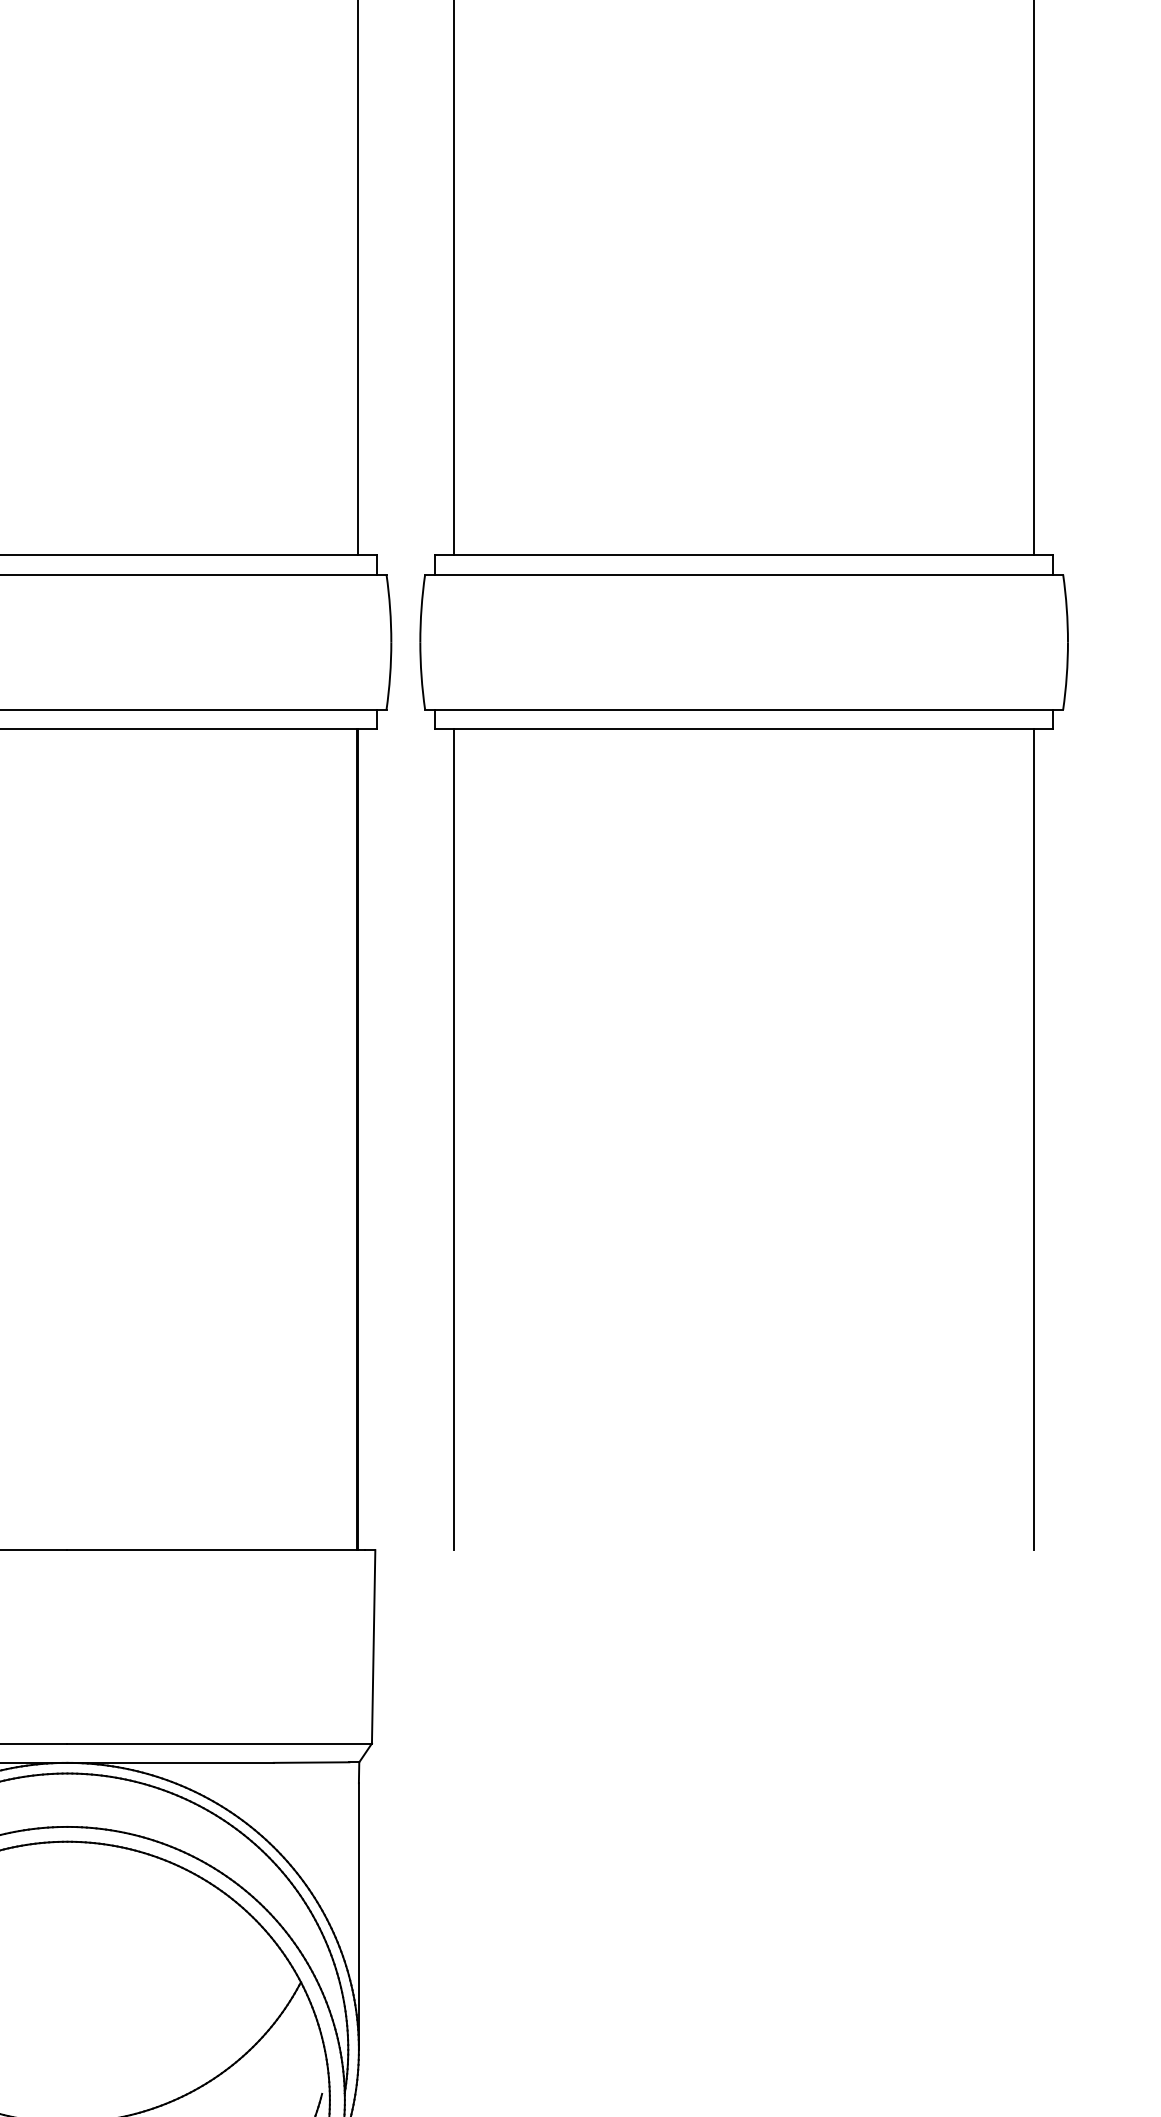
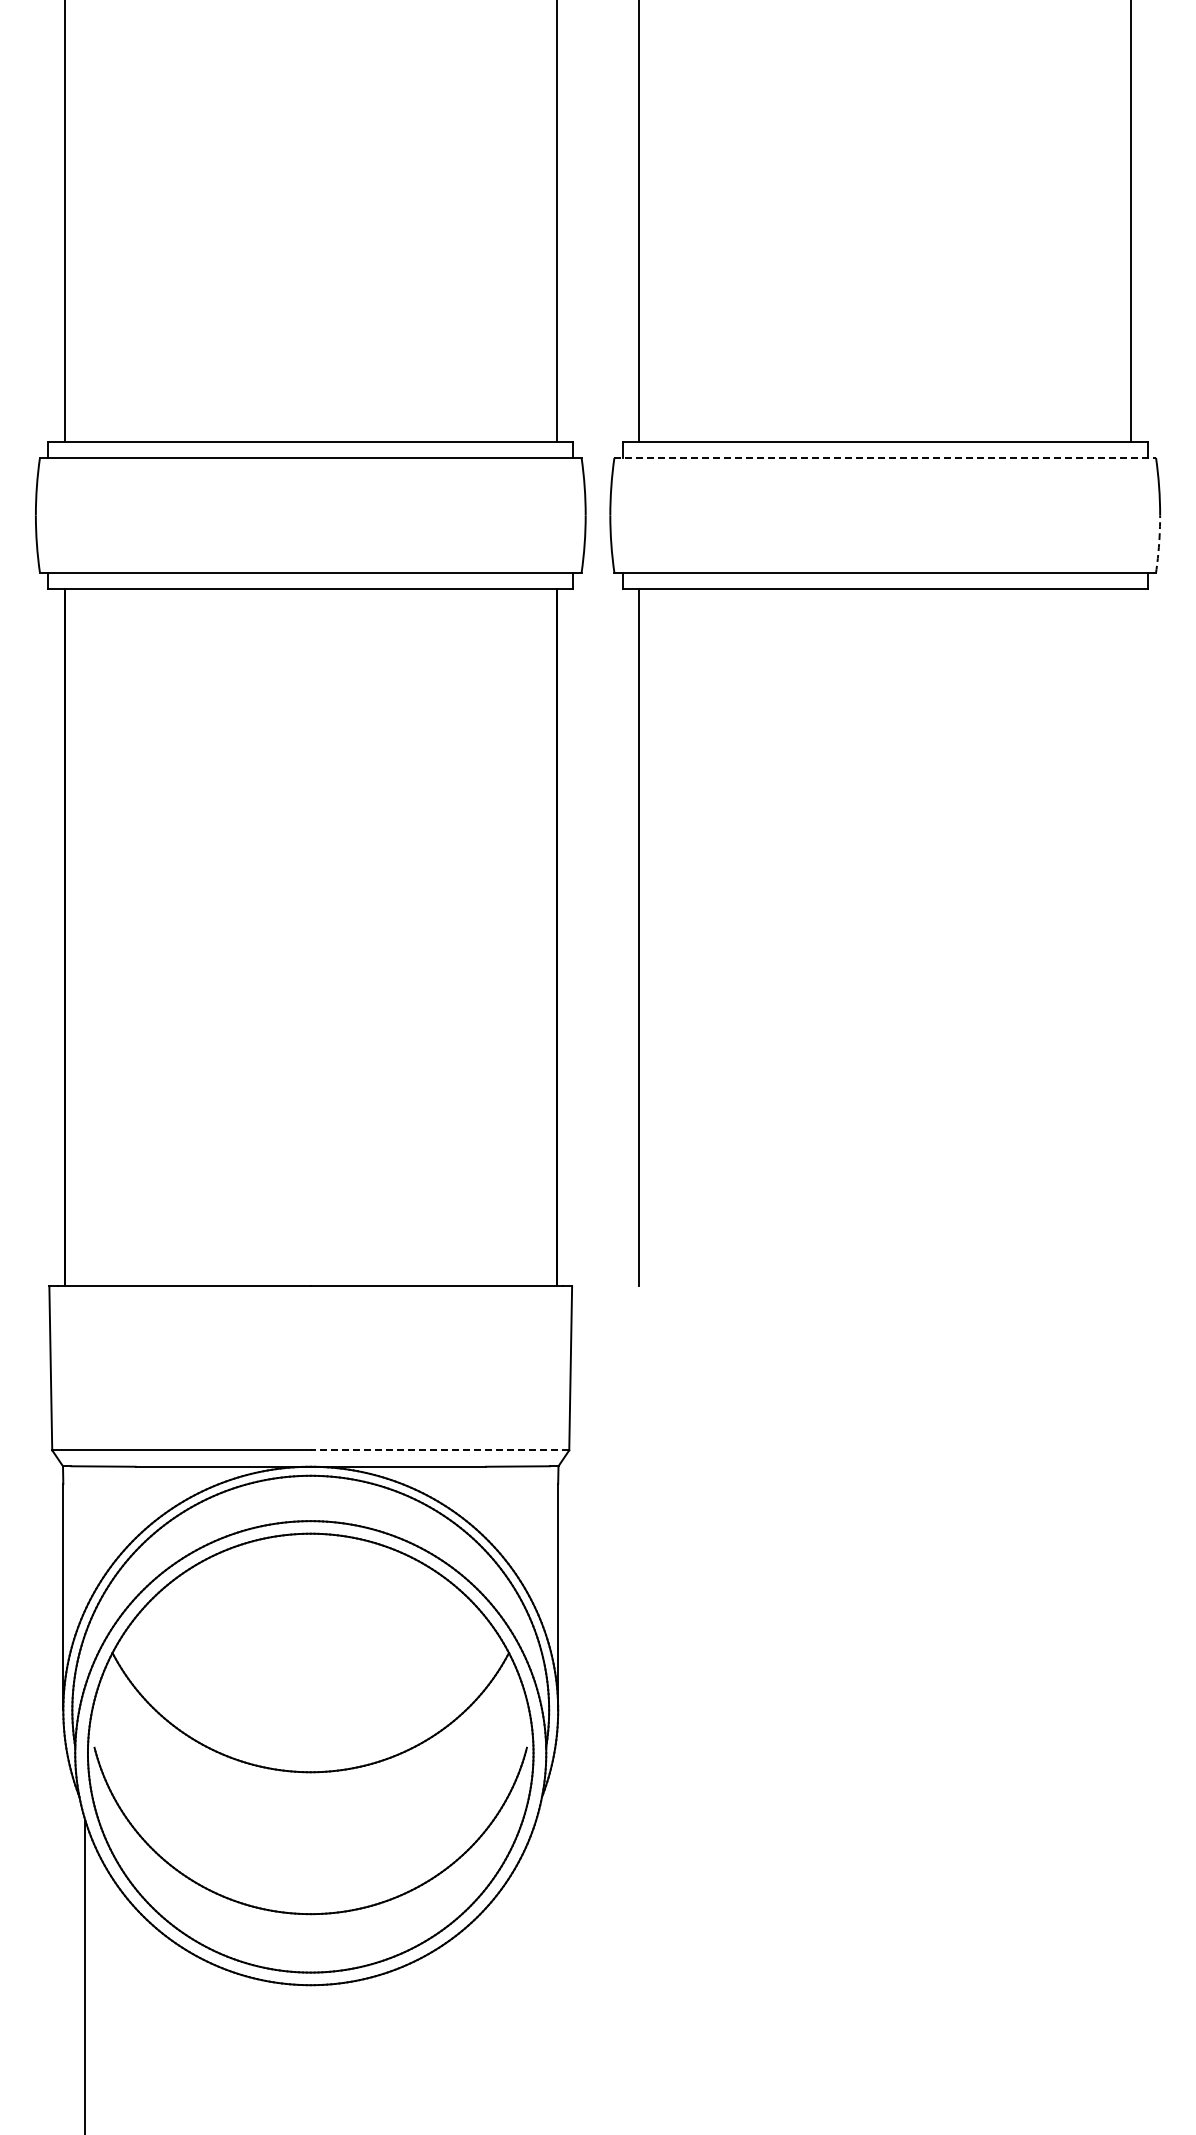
line: (744, 574) -> (885, 457), solid -> dashed
arc: (1067, 676) -> (1159, 544), solid -> dashed
line: (1034, 1139) -> (1131, 937), removed
line: (219, 1743) -> (439, 1450), solid -> dashed

